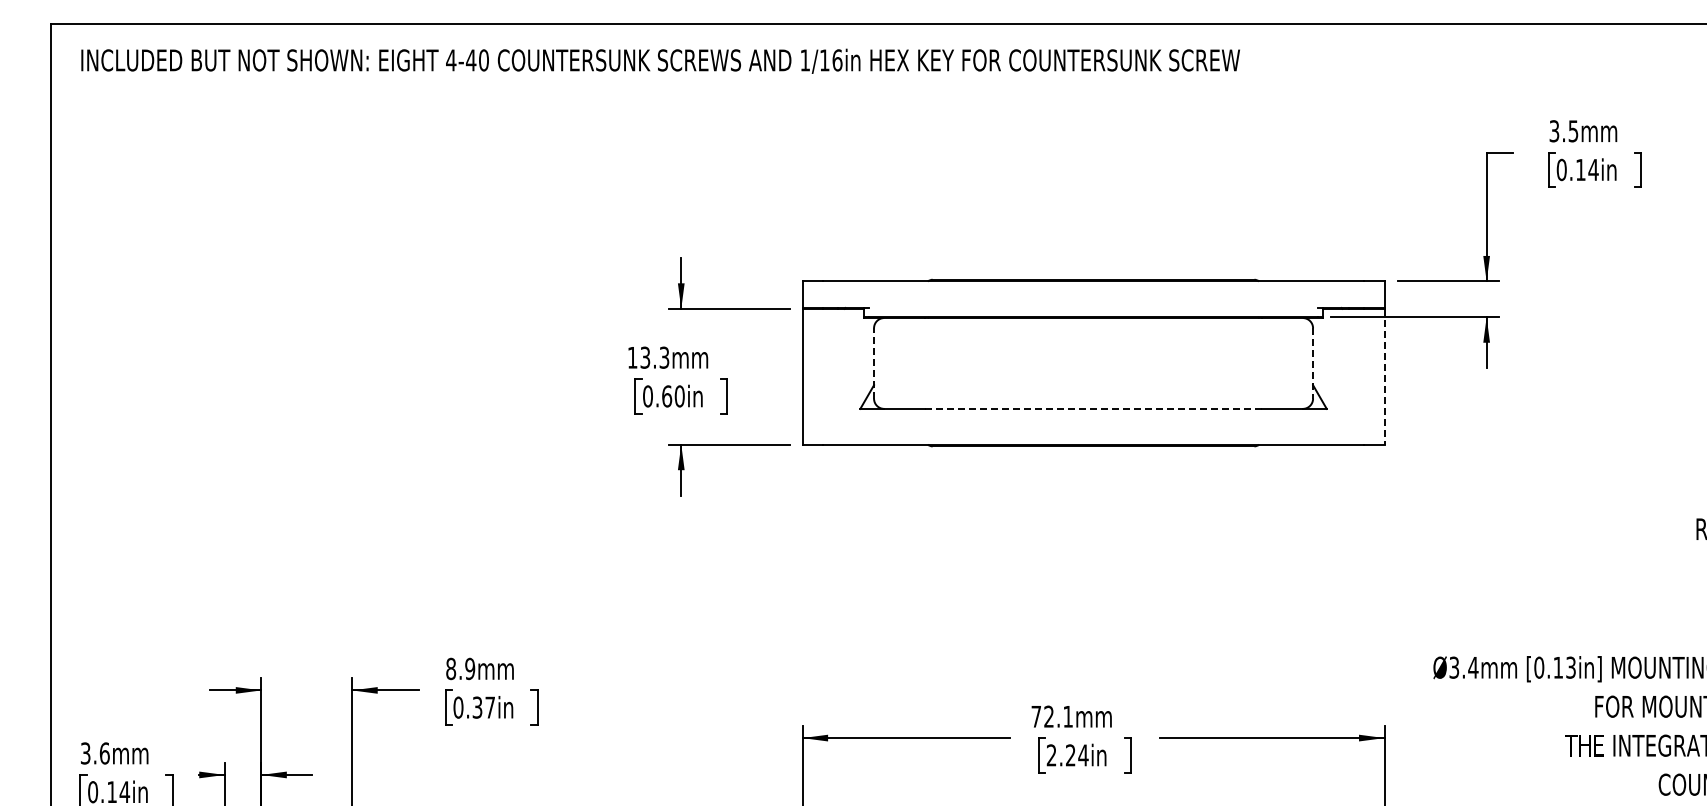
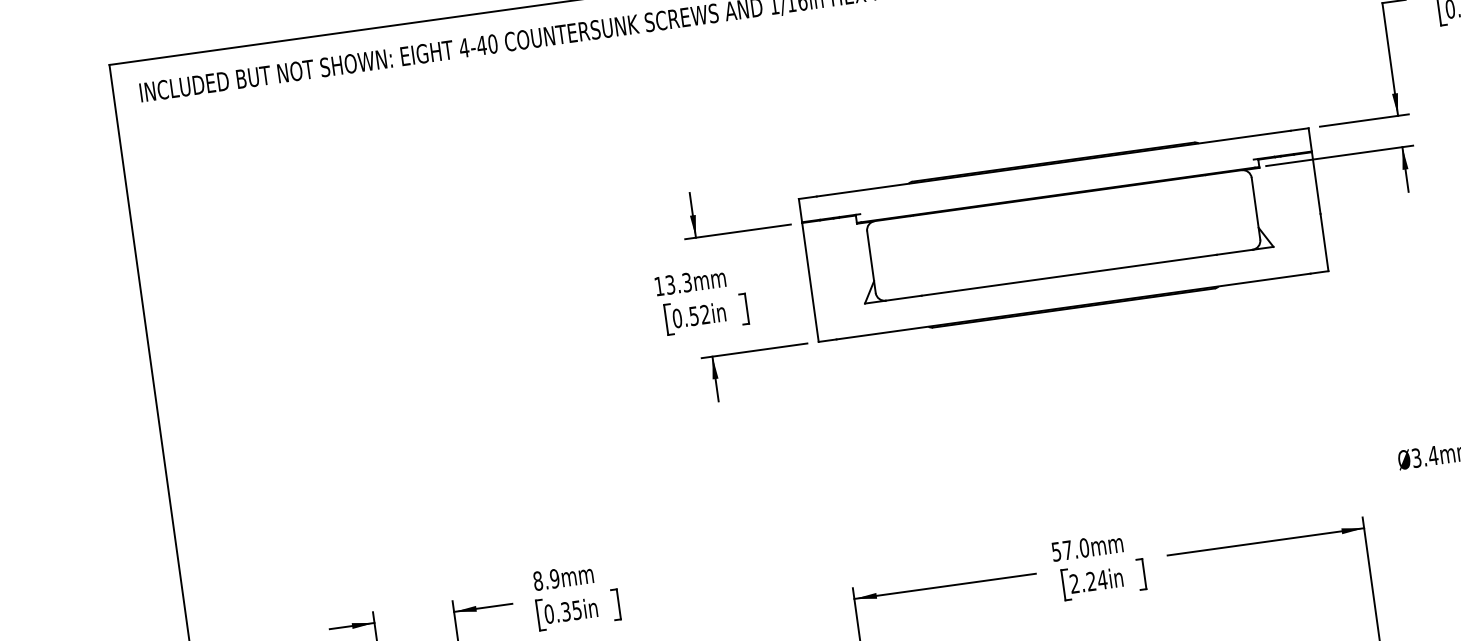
line: (874, 362) -> (871, 261), dashed -> solid
line: (1313, 363) -> (1256, 208), dashed -> solid
line: (1384, 376) -> (1320, 211), dashed -> solid
text: (673, 396) -> (699, 315), 0.60in -> 0.52in
line: (1094, 408) -> (1070, 274), dashed -> solid
text: (489, 707) -> (576, 610), 0.37in -> 0.35in
text: (1052, 716) -> (1070, 549), 72.1mm -> 57.0mm

